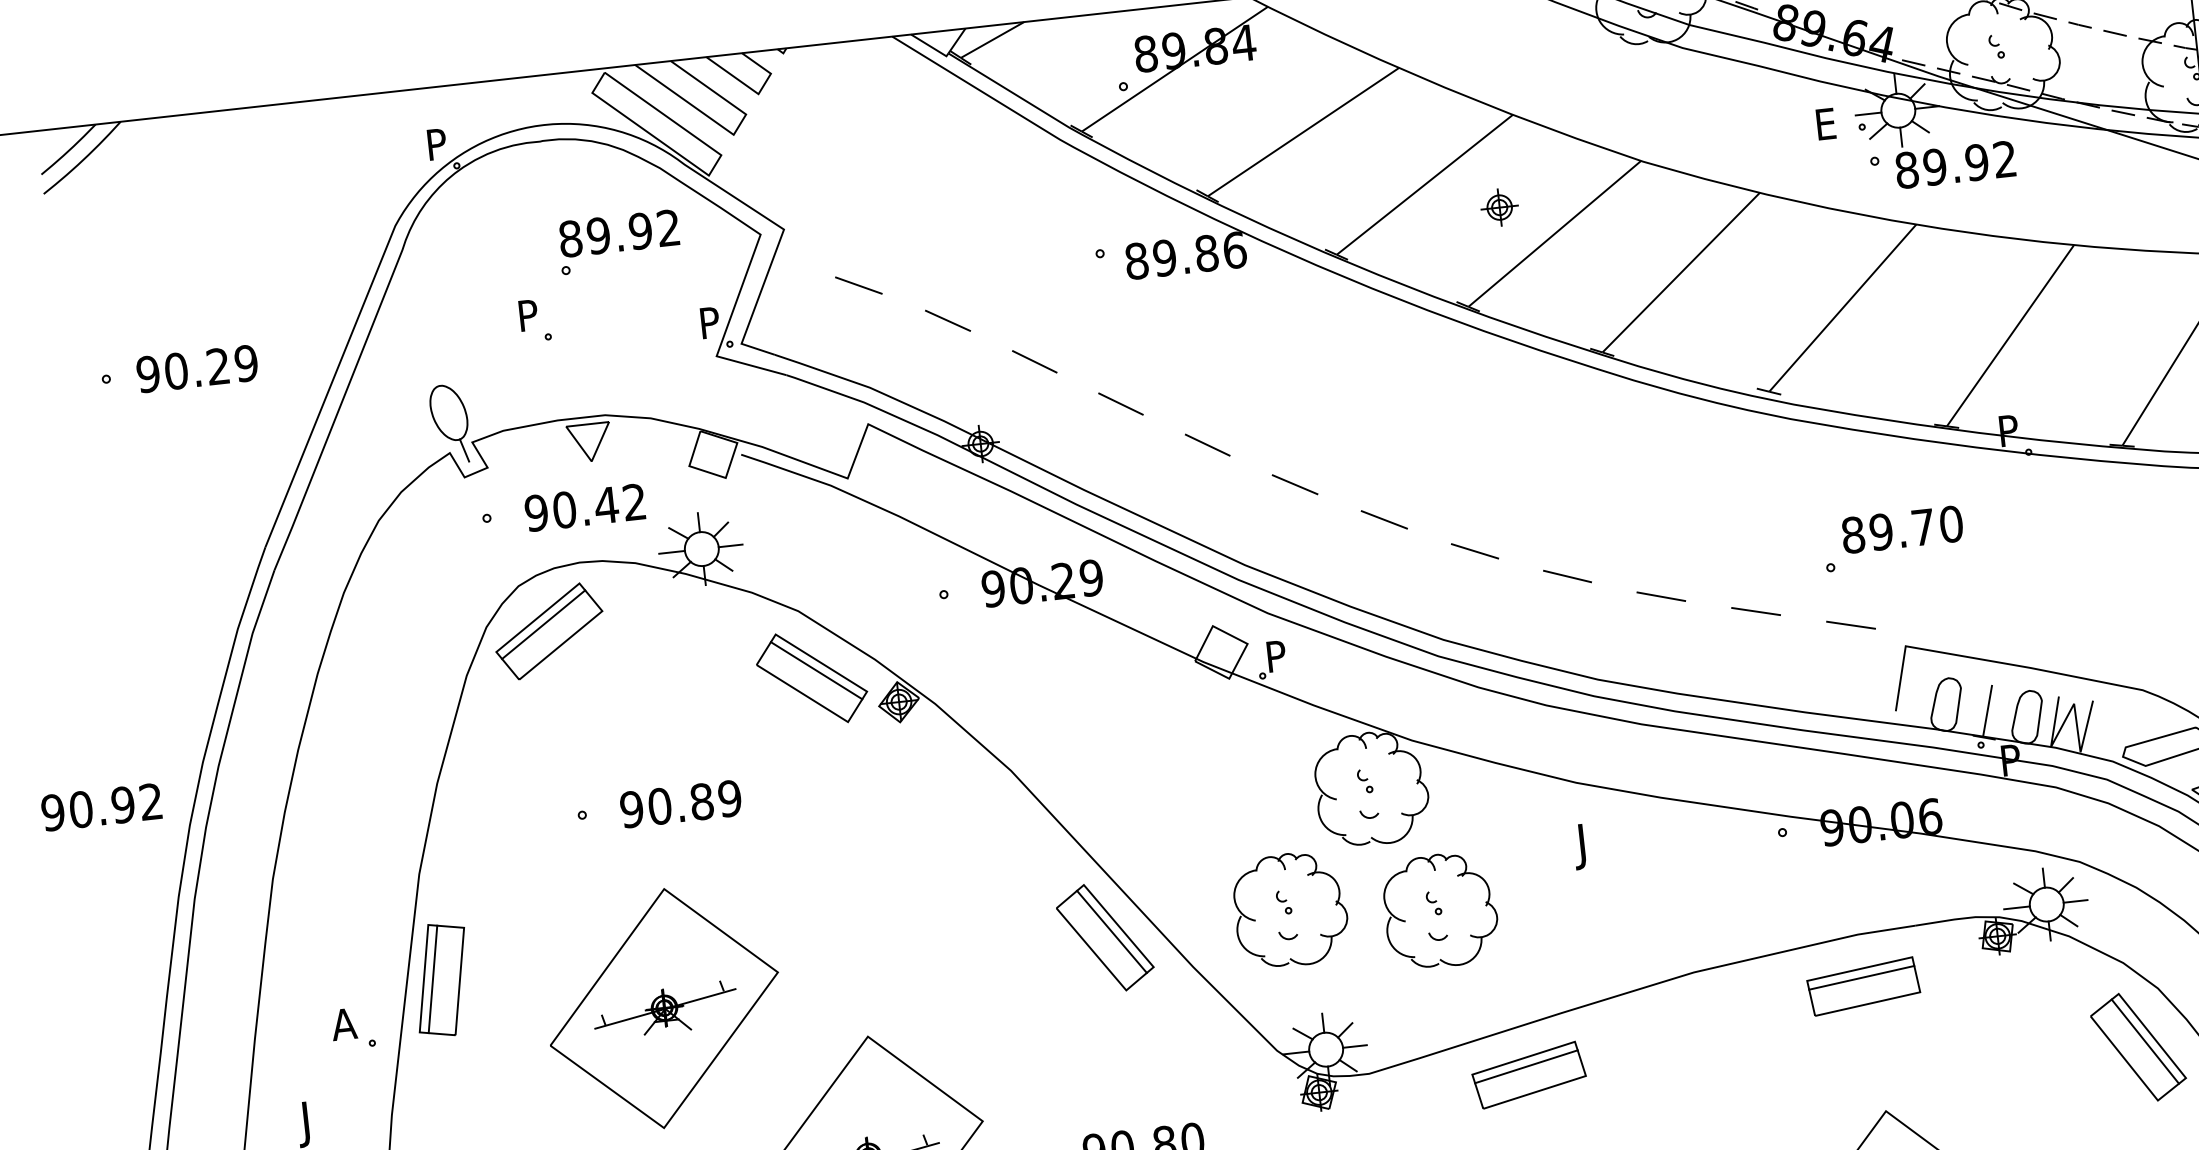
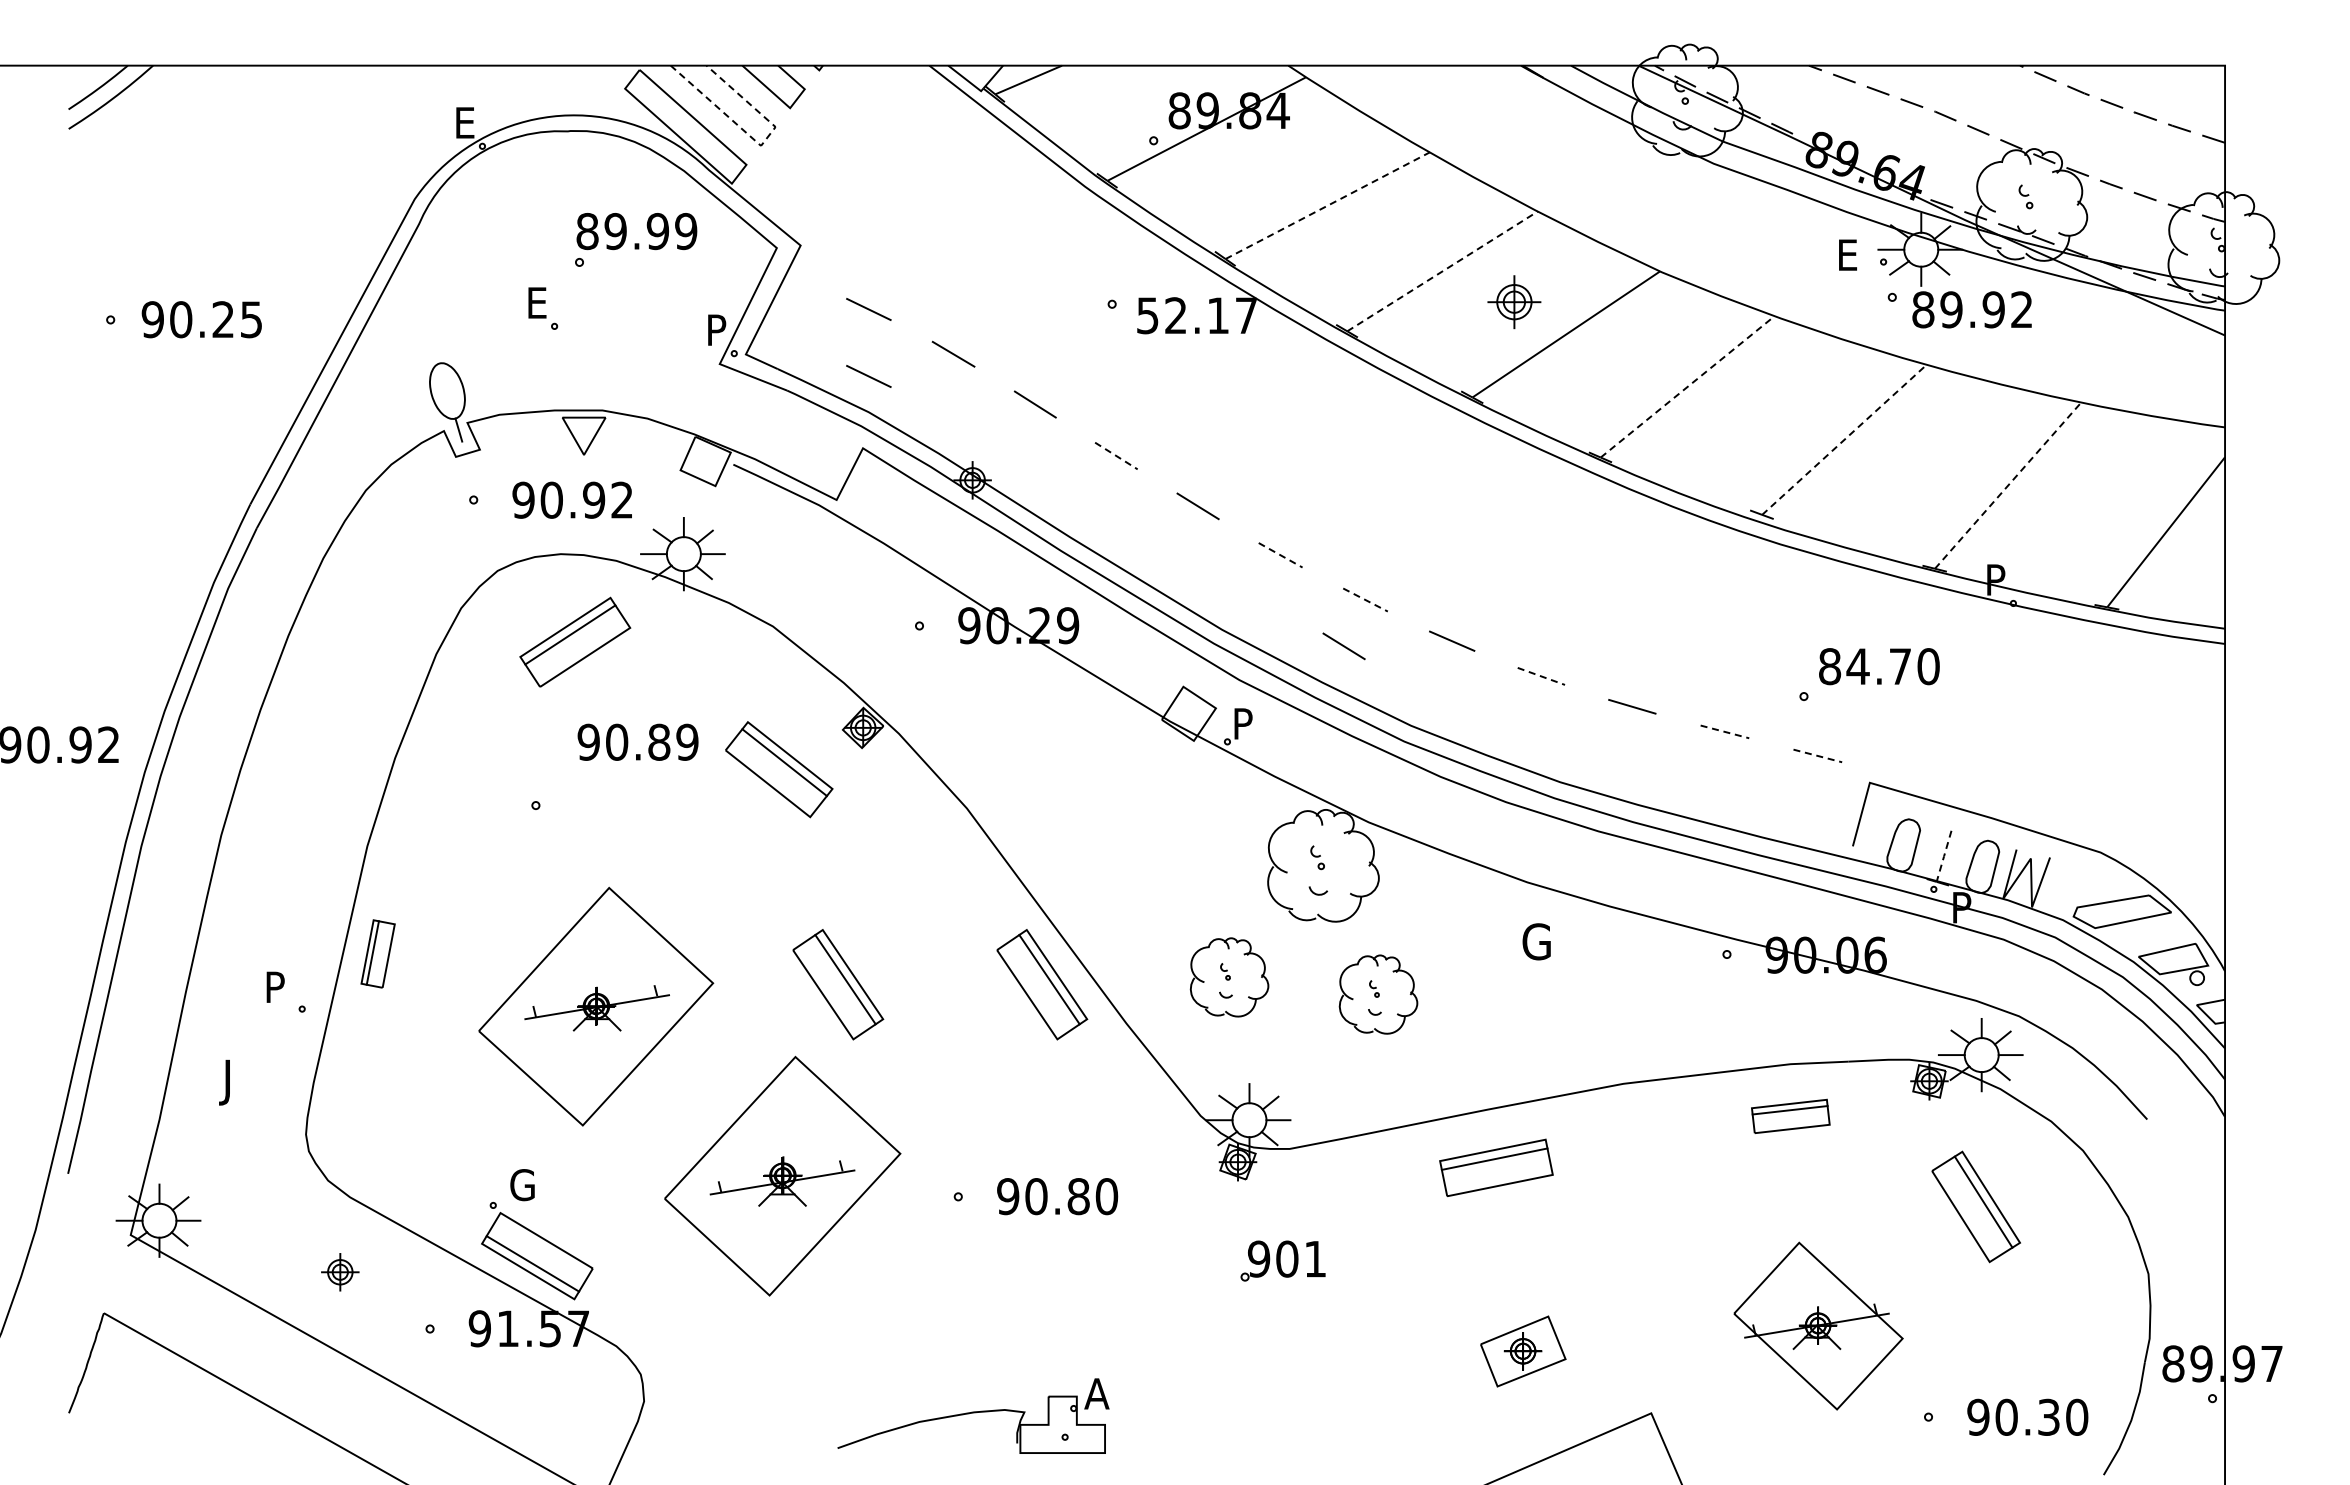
line: (1304, 131) -> (1328, 205), solid -> dashed
line: (733, 134) -> (760, 145), solid -> dashed
text: (439, 143) -> (467, 122), P -> E
line: (1424, 184) -> (1442, 271), solid -> dashed
part: (1499, 207) -> (1514, 302), size x1.4
text: (669, 228) -> (686, 231), 89.92 -> 89.99
text: (1185, 255) -> (1196, 315), 89.86 -> 52.17
line: (1681, 272) -> (1688, 386), solid -> dashed
line: (1842, 307) -> (1844, 439), solid -> dashed
text: (530, 314) -> (539, 302), P -> E
line: (2010, 335) -> (2008, 485), solid -> dashed
line: (865, 352) -> (868, 376), added
text: (246, 363) -> (251, 319), 90.29 -> 90.25
line: (1121, 404) -> (1116, 456), solid -> dashed
line: (1295, 484) -> (1281, 555), solid -> dashed
text: (605, 504) -> (593, 499), 90.42 -> 90.92
line: (1384, 520) -> (1365, 600), solid -> dashed
text: (1880, 531) -> (1857, 666), 89.70 -> 84.70
line: (1367, 568) -> (1343, 646), added
line: (1567, 576) -> (1541, 676), solid -> dashed
line: (1756, 612) -> (1725, 732), solid -> dashed
line: (1851, 625) -> (1818, 756), solid -> dashed
part: (549, 630) -> (575, 641), moved
part: (812, 678) -> (779, 769), moved
line: (1988, 711) -> (1944, 856), solid -> dashed
text: (680, 803) -> (637, 741), moved
text: (1589, 845) -> (1533, 946), J -> G
part: (1290, 910) -> (1229, 977), size x0.7
part: (1440, 910) -> (1378, 994), size x0.7
part: (902, 959) -> (838, 984), added
part: (441, 979) -> (377, 953), size x0.6
part: (1863, 986) -> (1790, 1116), size x0.7
text: (343, 1023) -> (275, 986), A -> P
part: (2137, 1046) -> (1975, 1206), moved
part: (1529, 1074) -> (1496, 1167), moved

